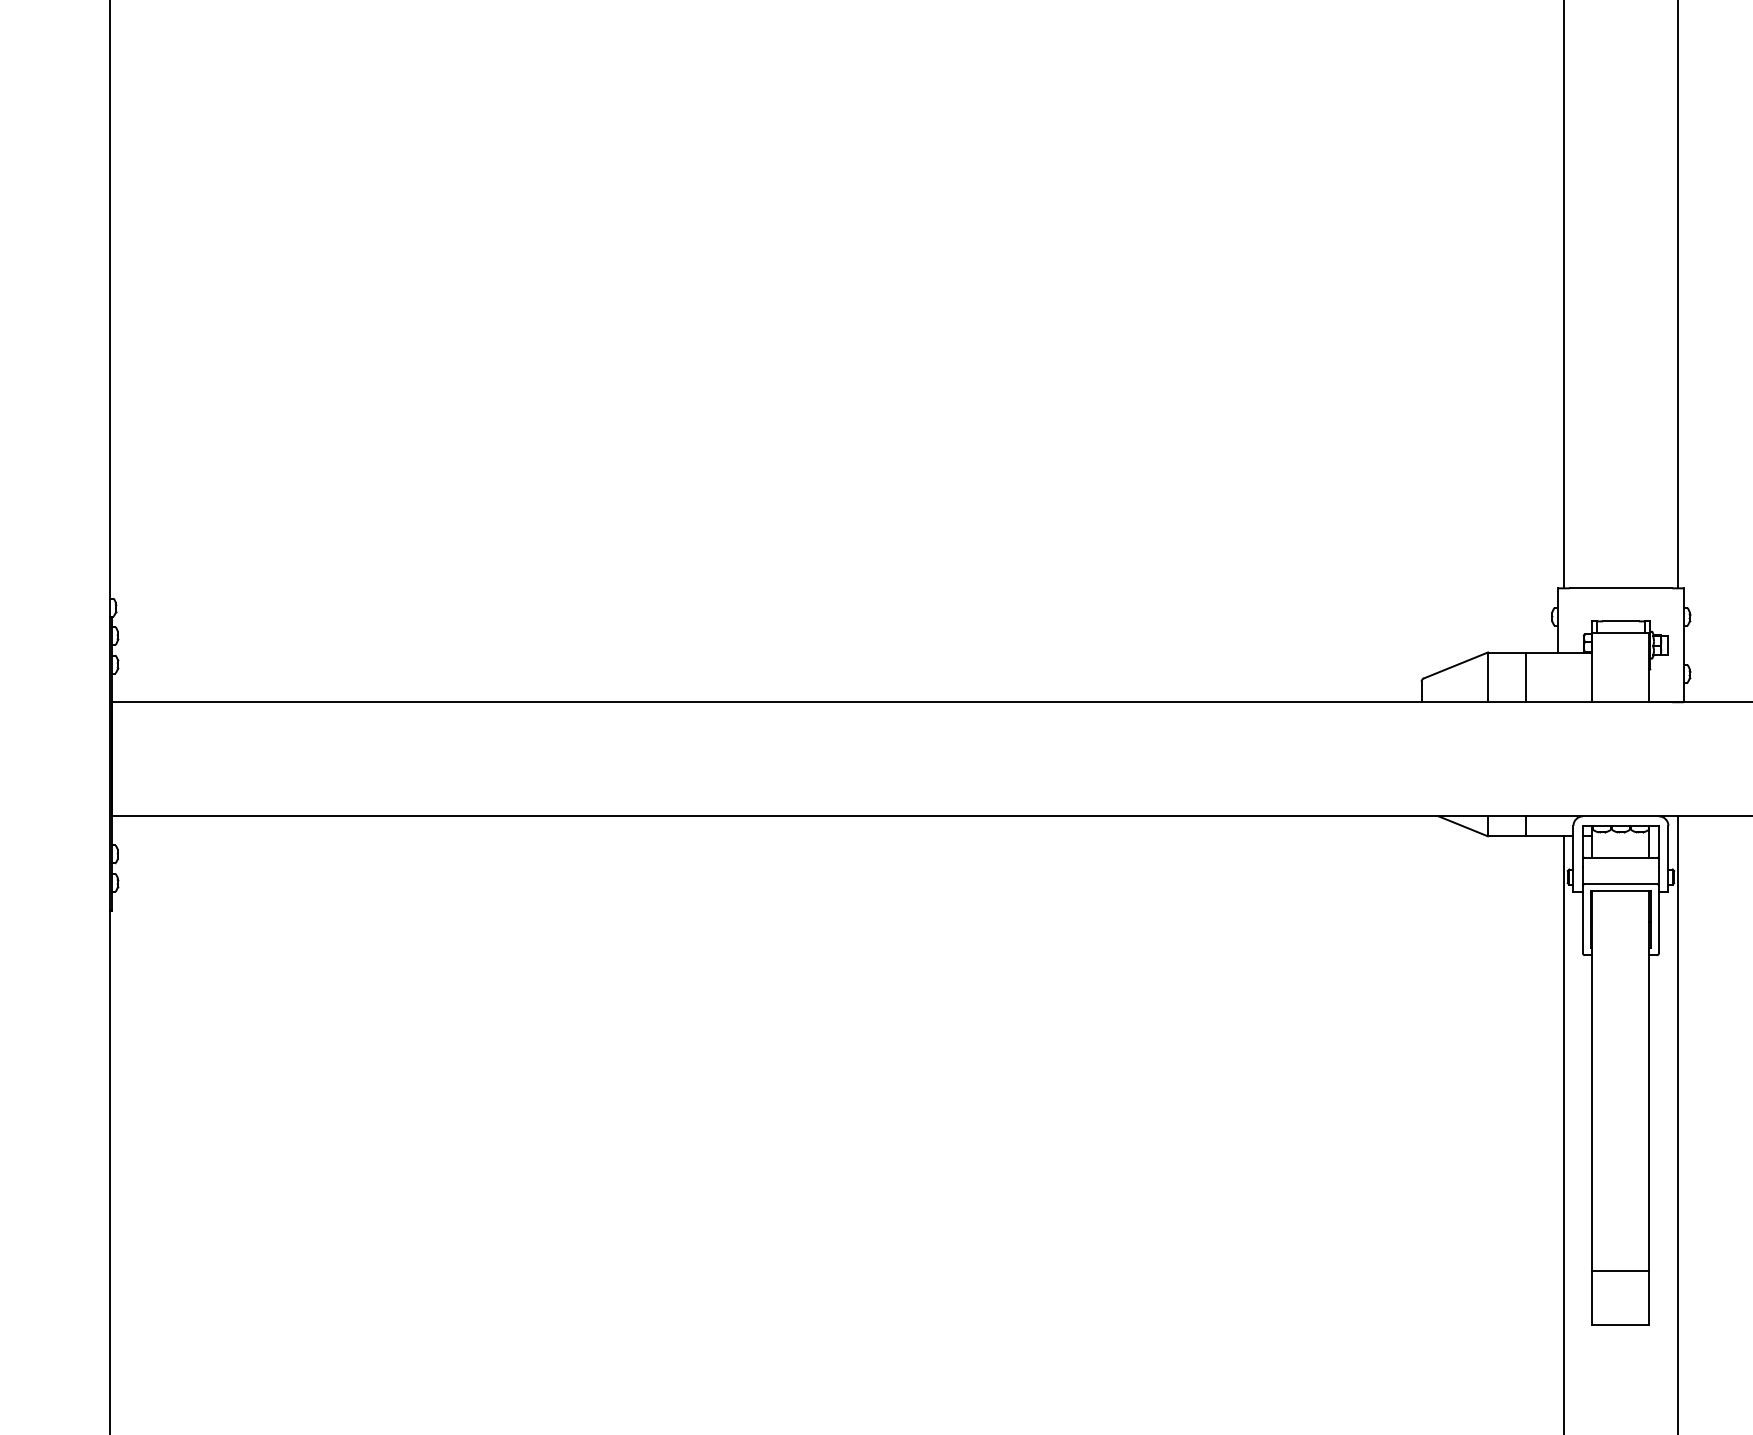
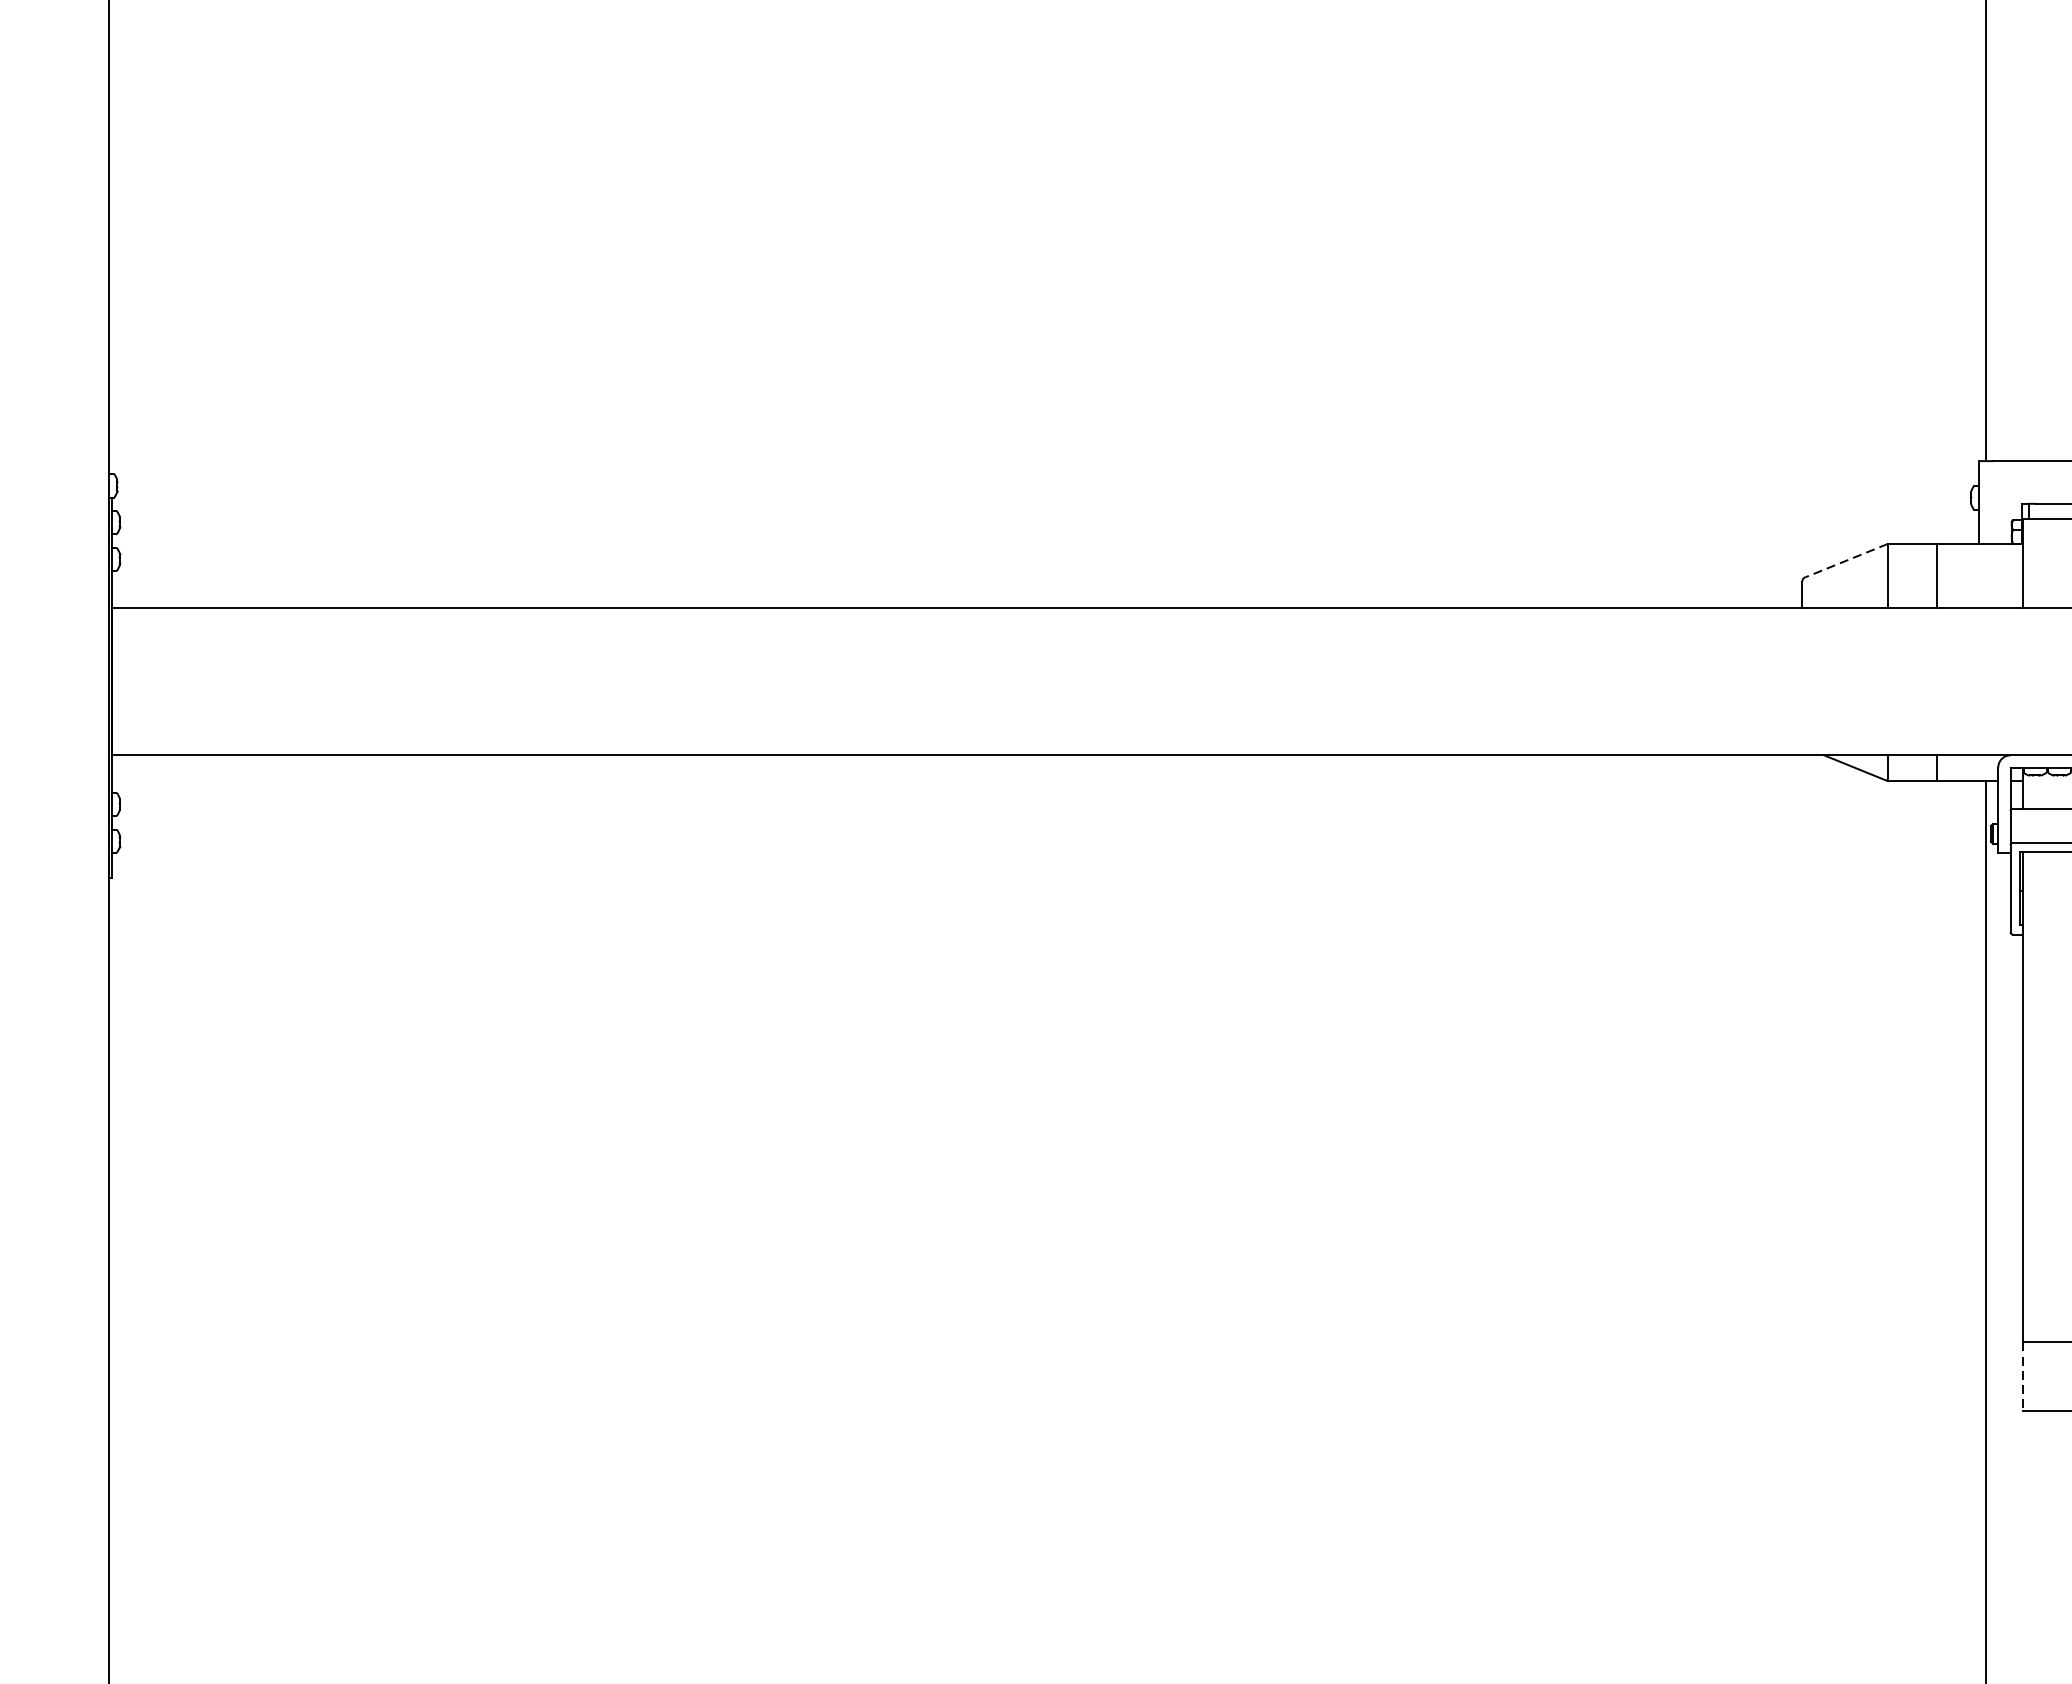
line: (1455, 665) -> (1846, 560), solid -> dashed
line: (1592, 1297) -> (2022, 1376), solid -> dashed

